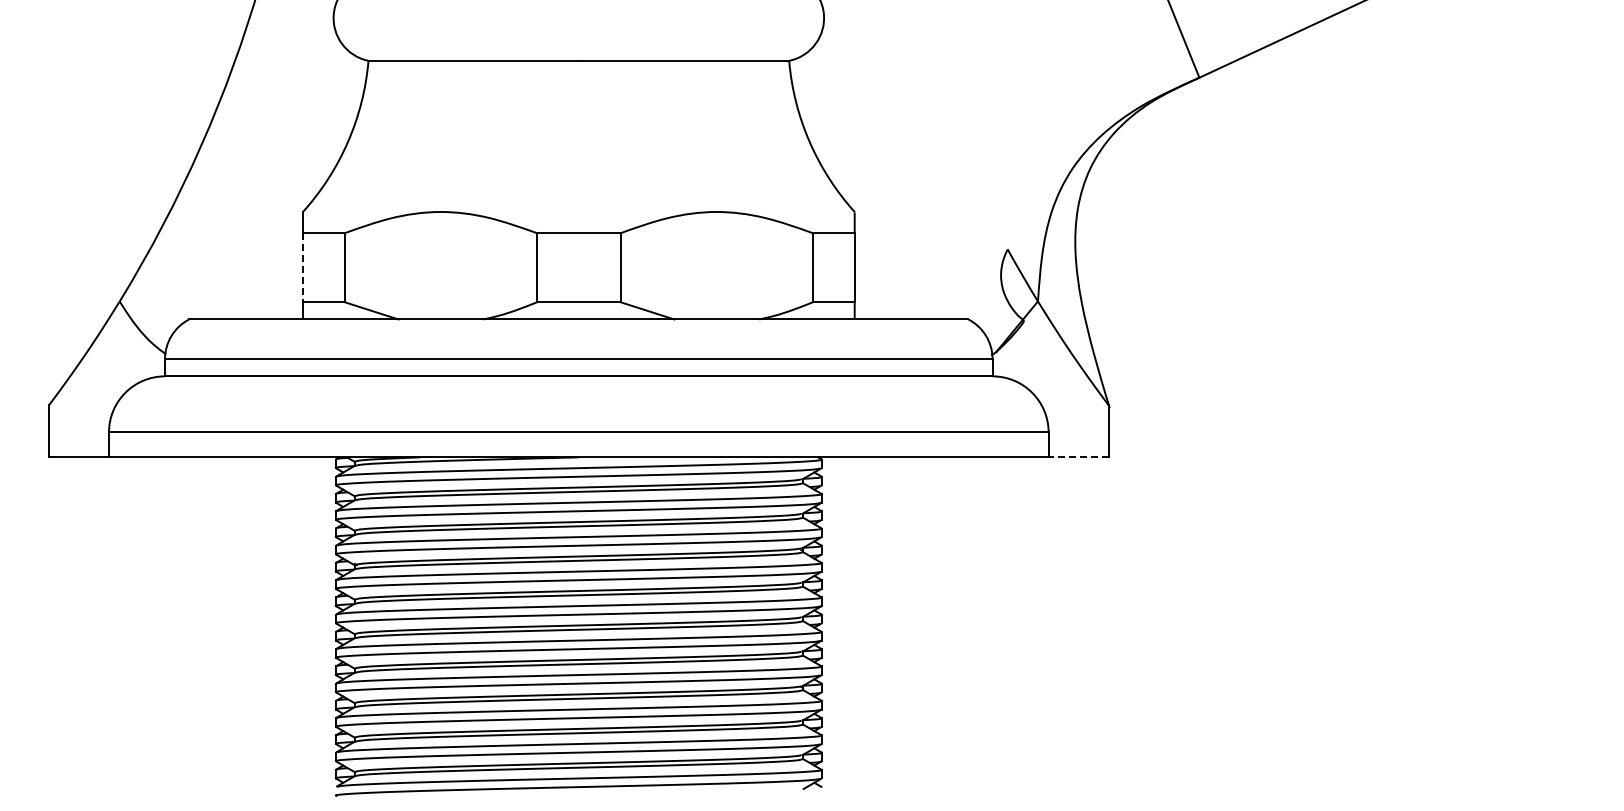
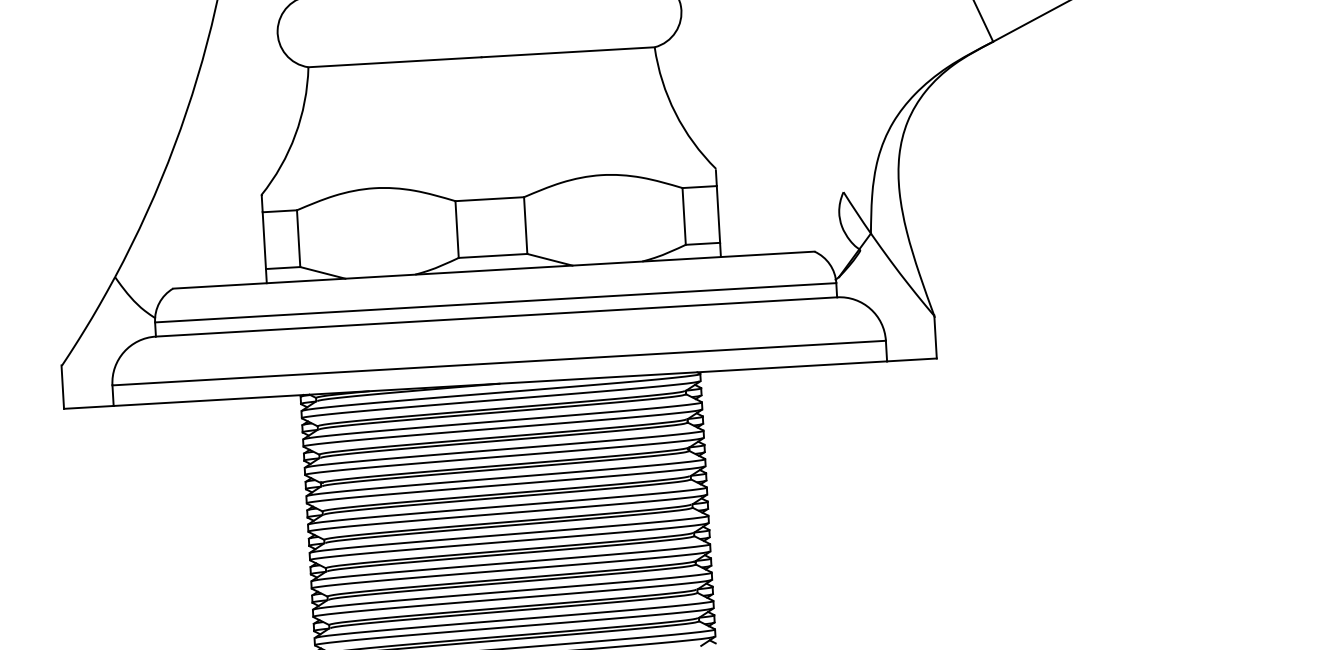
line: (303, 268) -> (264, 241), dashed -> solid
line: (1078, 457) -> (911, 360), dashed -> solid

